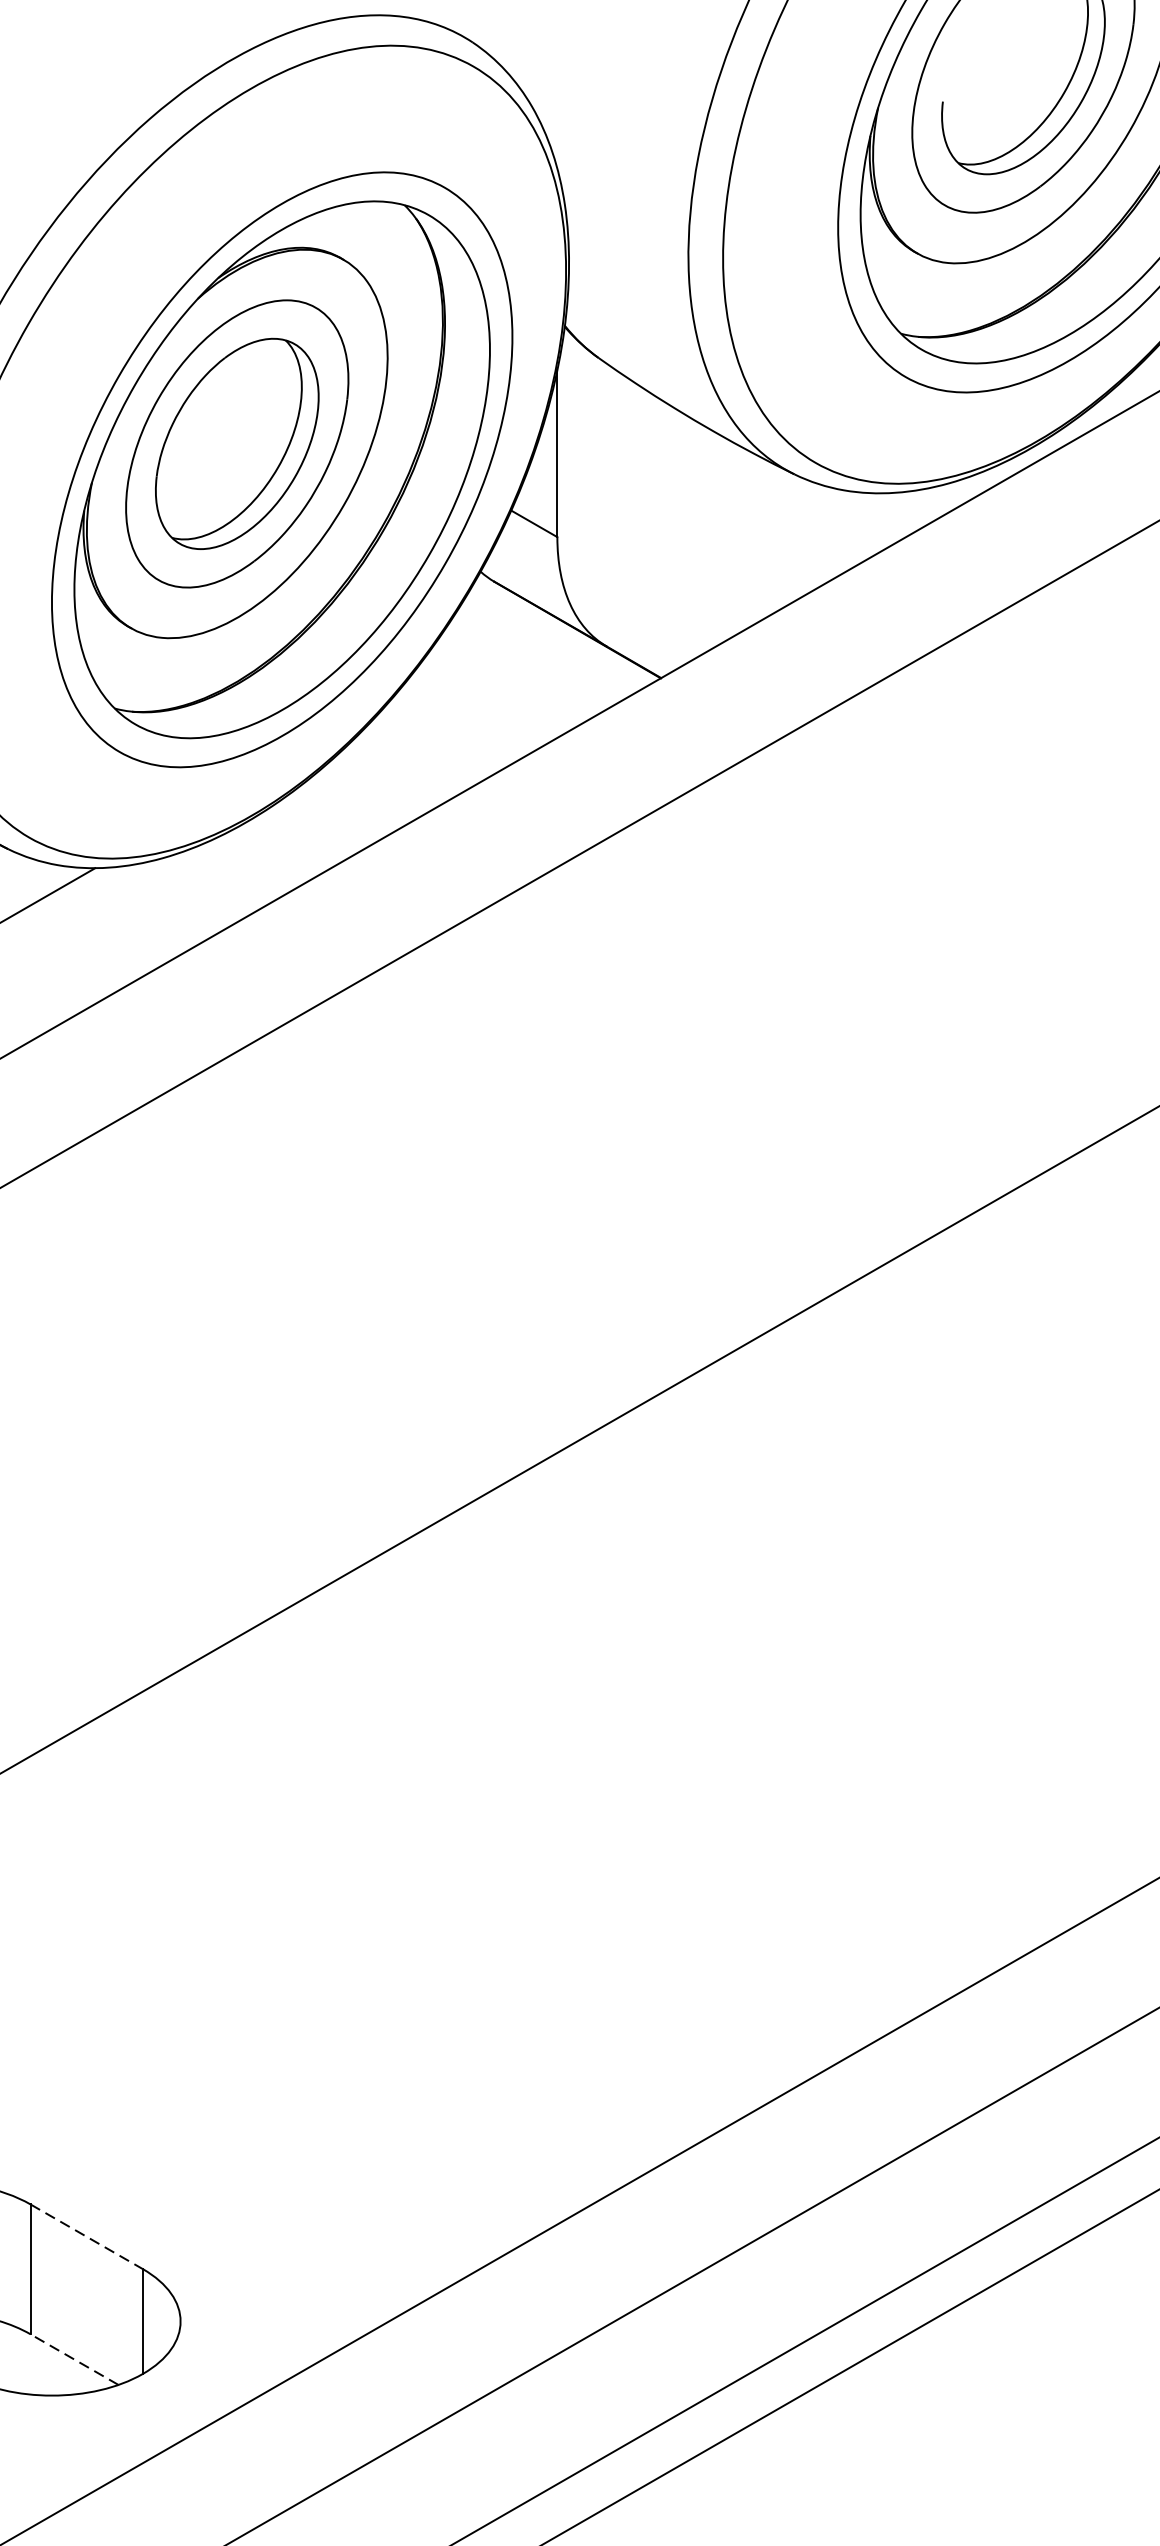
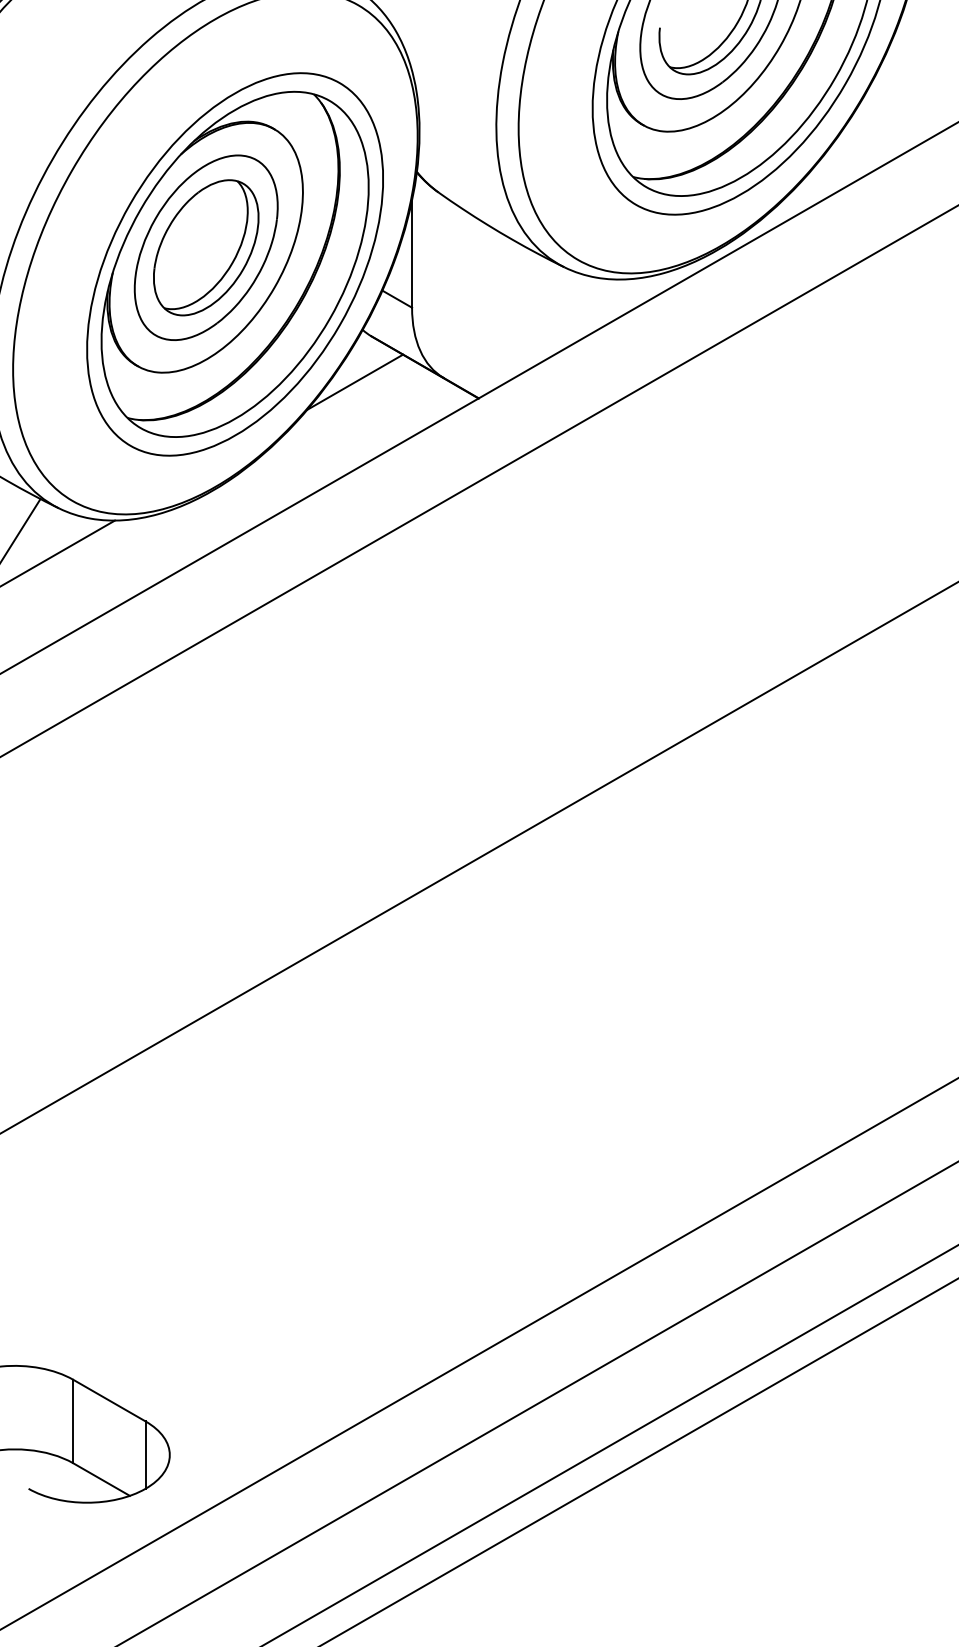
line: (469, 651) -> (355, 381), added
line: (86, 2236) -> (109, 1400), dashed -> solid
line: (74, 2359) -> (101, 1479), dashed -> solid

